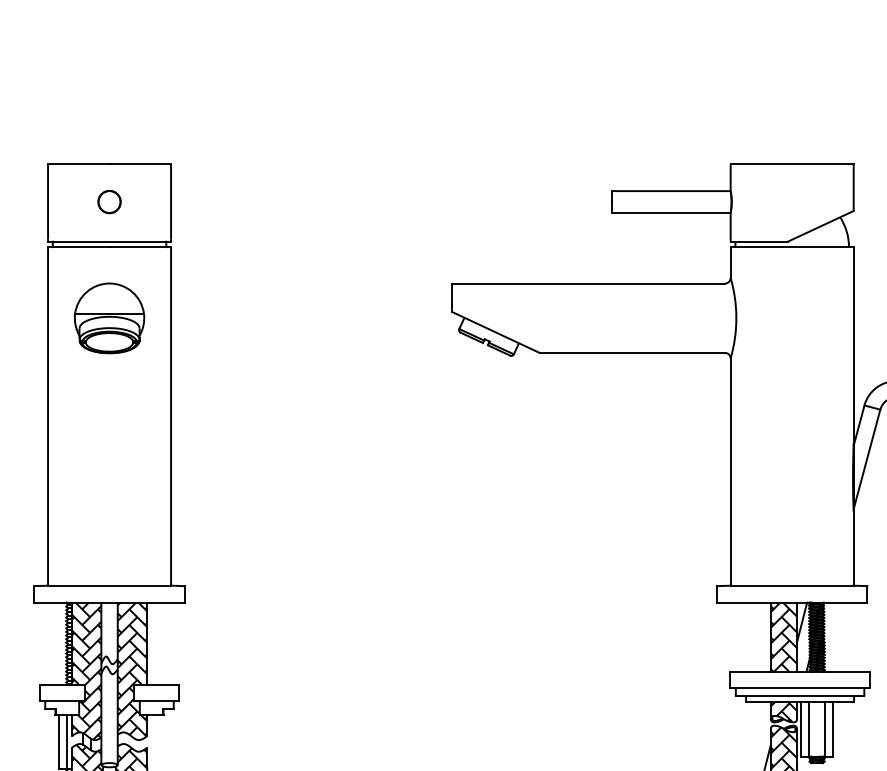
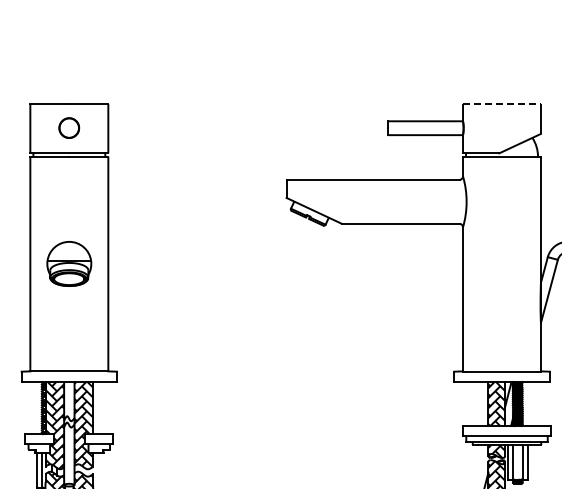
line: (791, 163) -> (501, 103), solid -> dashed
part: (109, 202) -> (69, 128), size x1.4
part: (109, 317) -> (69, 263), moved

